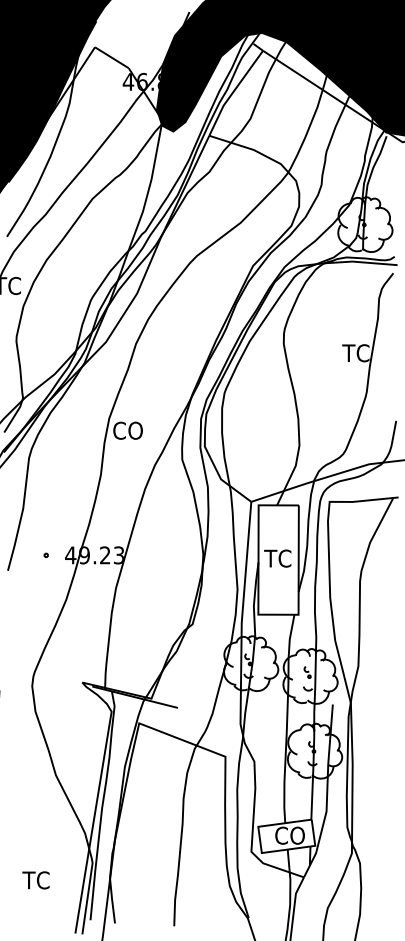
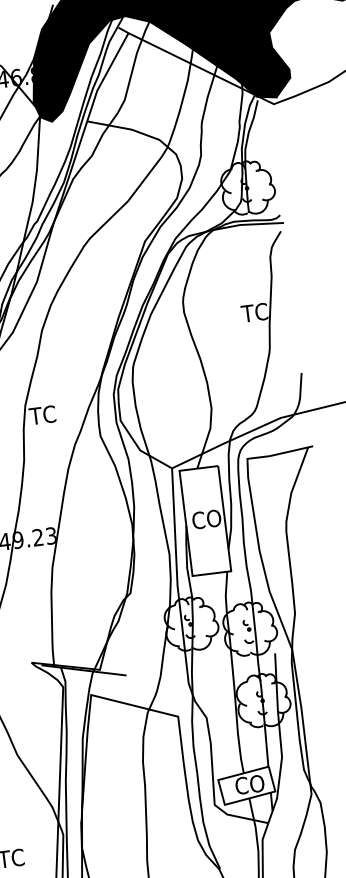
text: (127, 430) -> (44, 414), CO -> TC
text: (279, 558) -> (206, 519), TC -> CO

